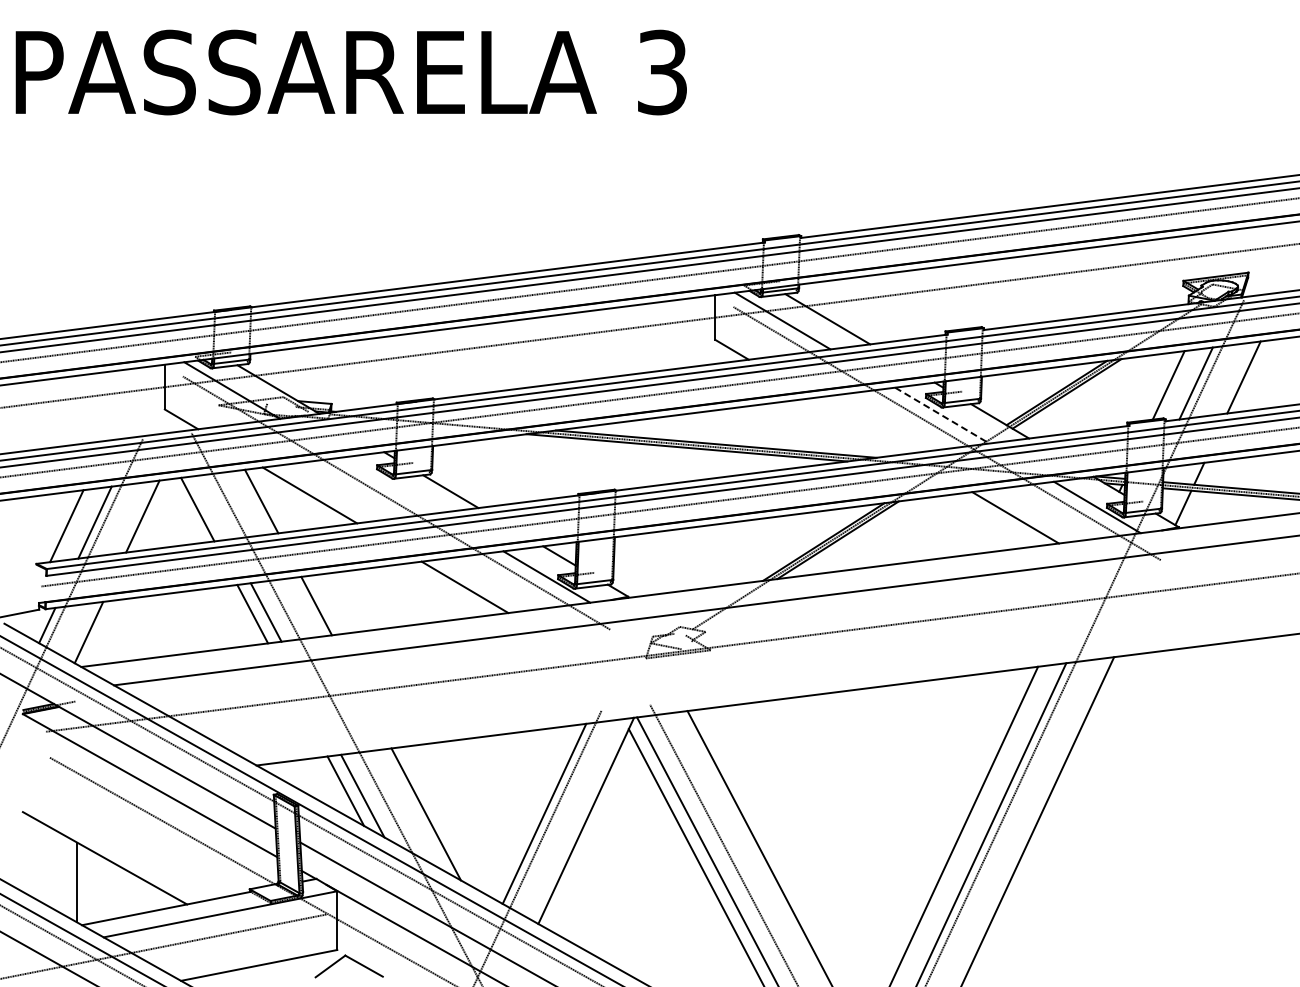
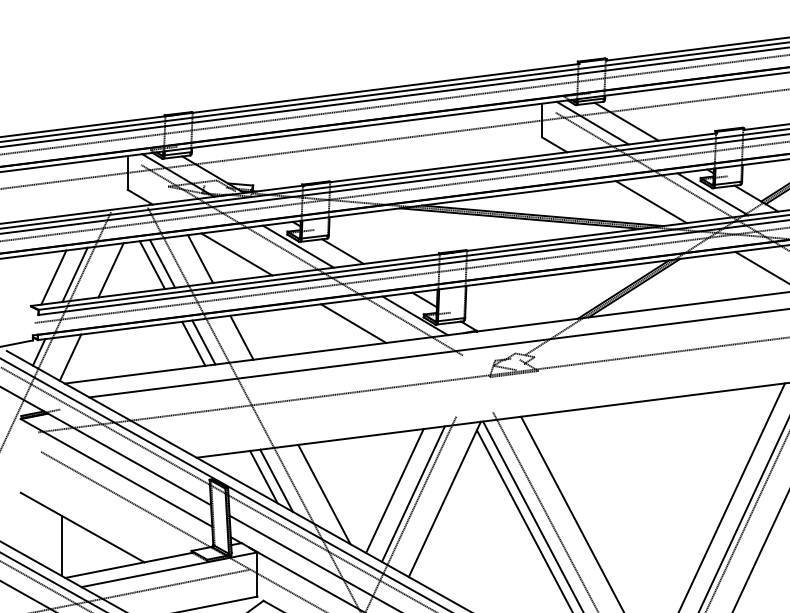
line: (942, 415) -> (713, 194), dashed -> solid
line: (860, 425) -> (651, 201), added
line: (391, 485) -> (298, 246), added
line: (210, 507) -> (162, 263), added
line: (519, 809) -> (394, 490), added

